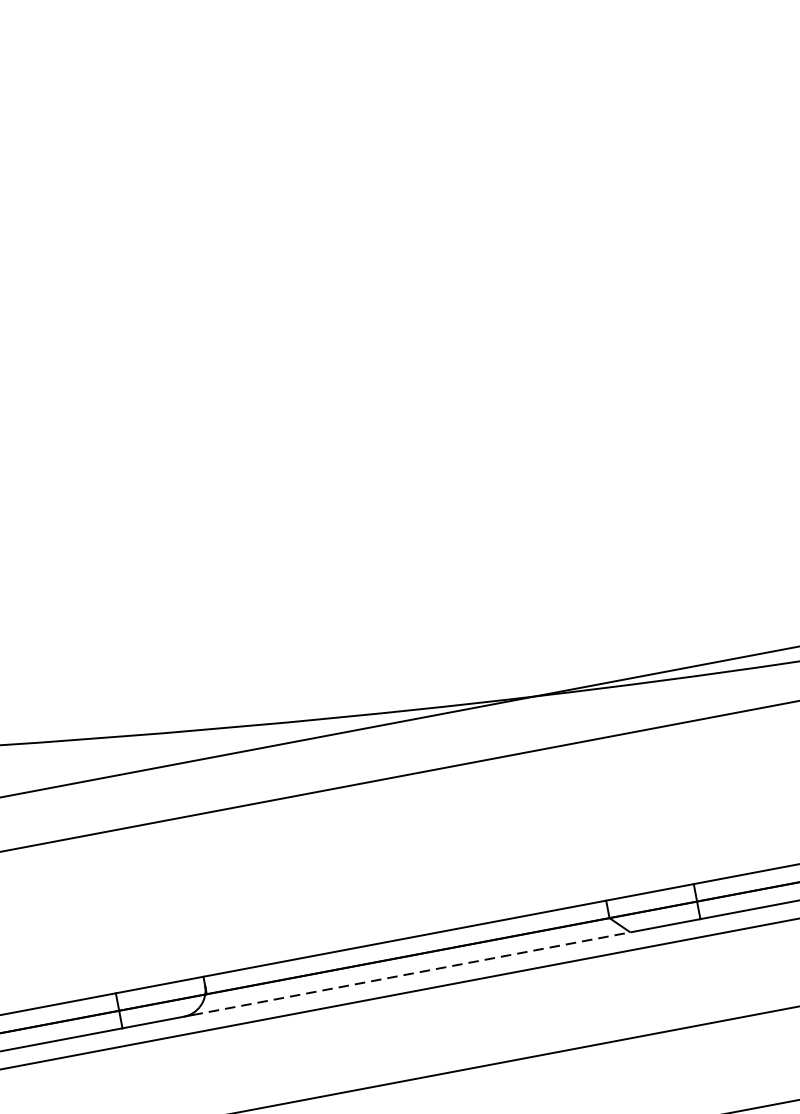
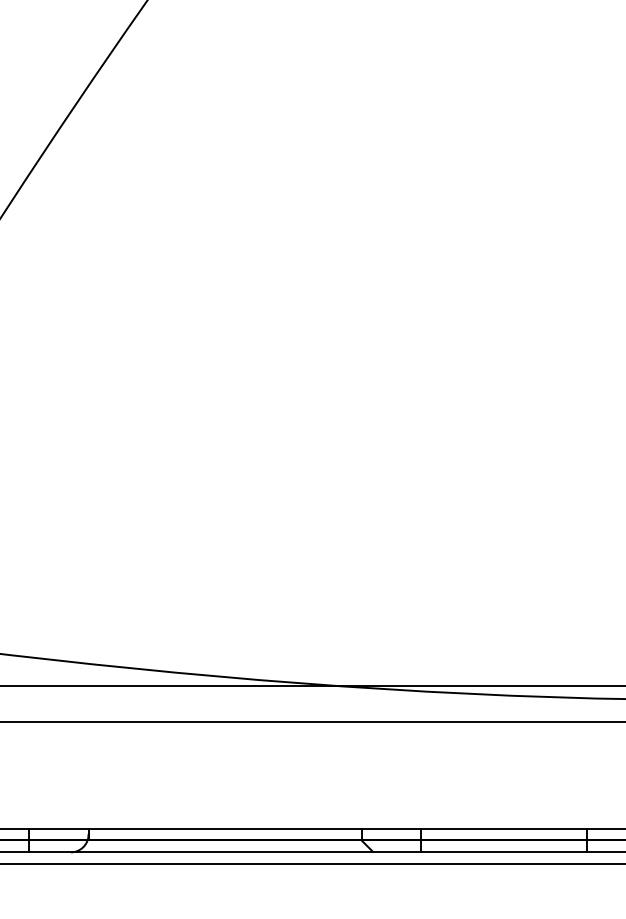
line: (412, 973) -> (225, 852), dashed -> solid

